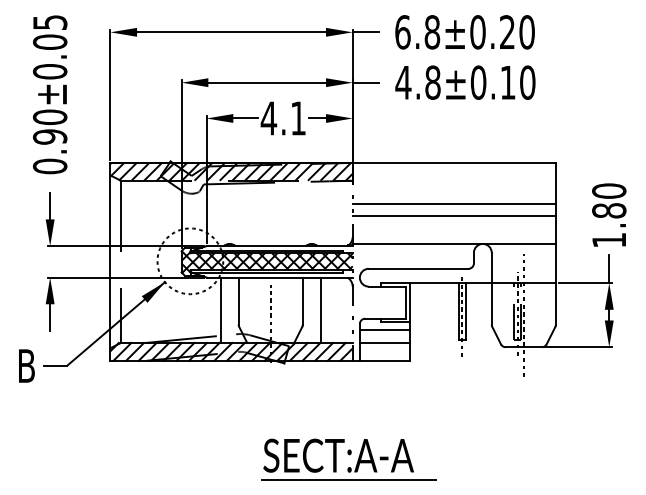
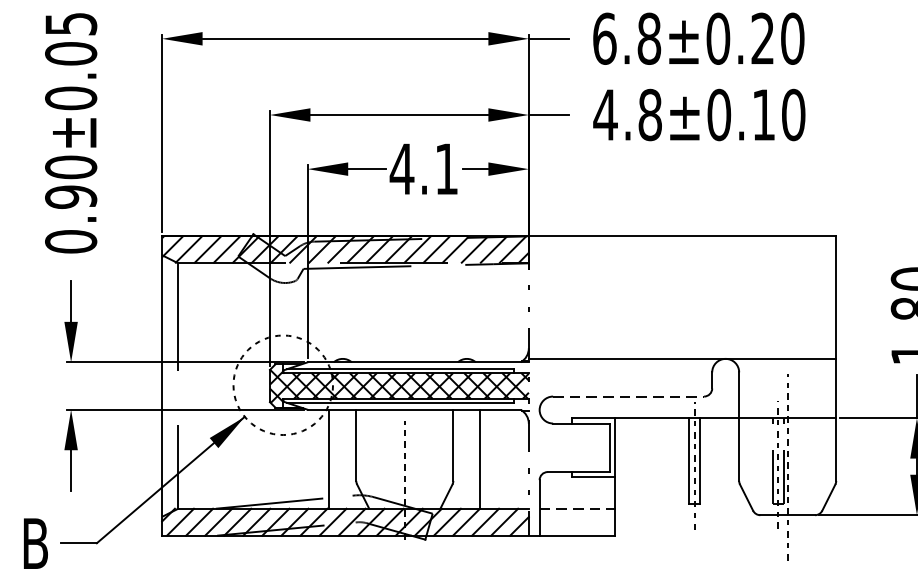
line: (453, 204) -> (681, 299), removed
line: (453, 216) -> (681, 317), removed
line: (418, 268) -> (628, 396), solid -> dashed
line: (384, 330) -> (576, 489), removed
line: (384, 342) -> (576, 508), solid -> dashed

